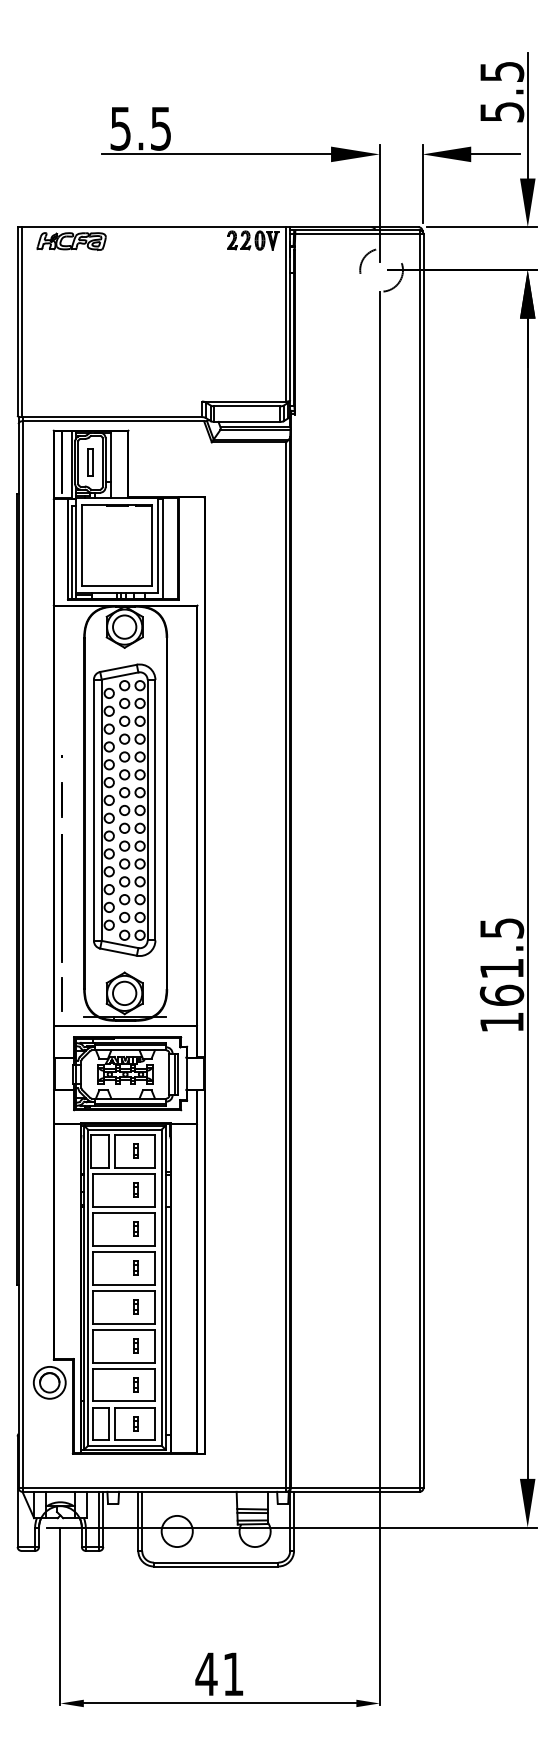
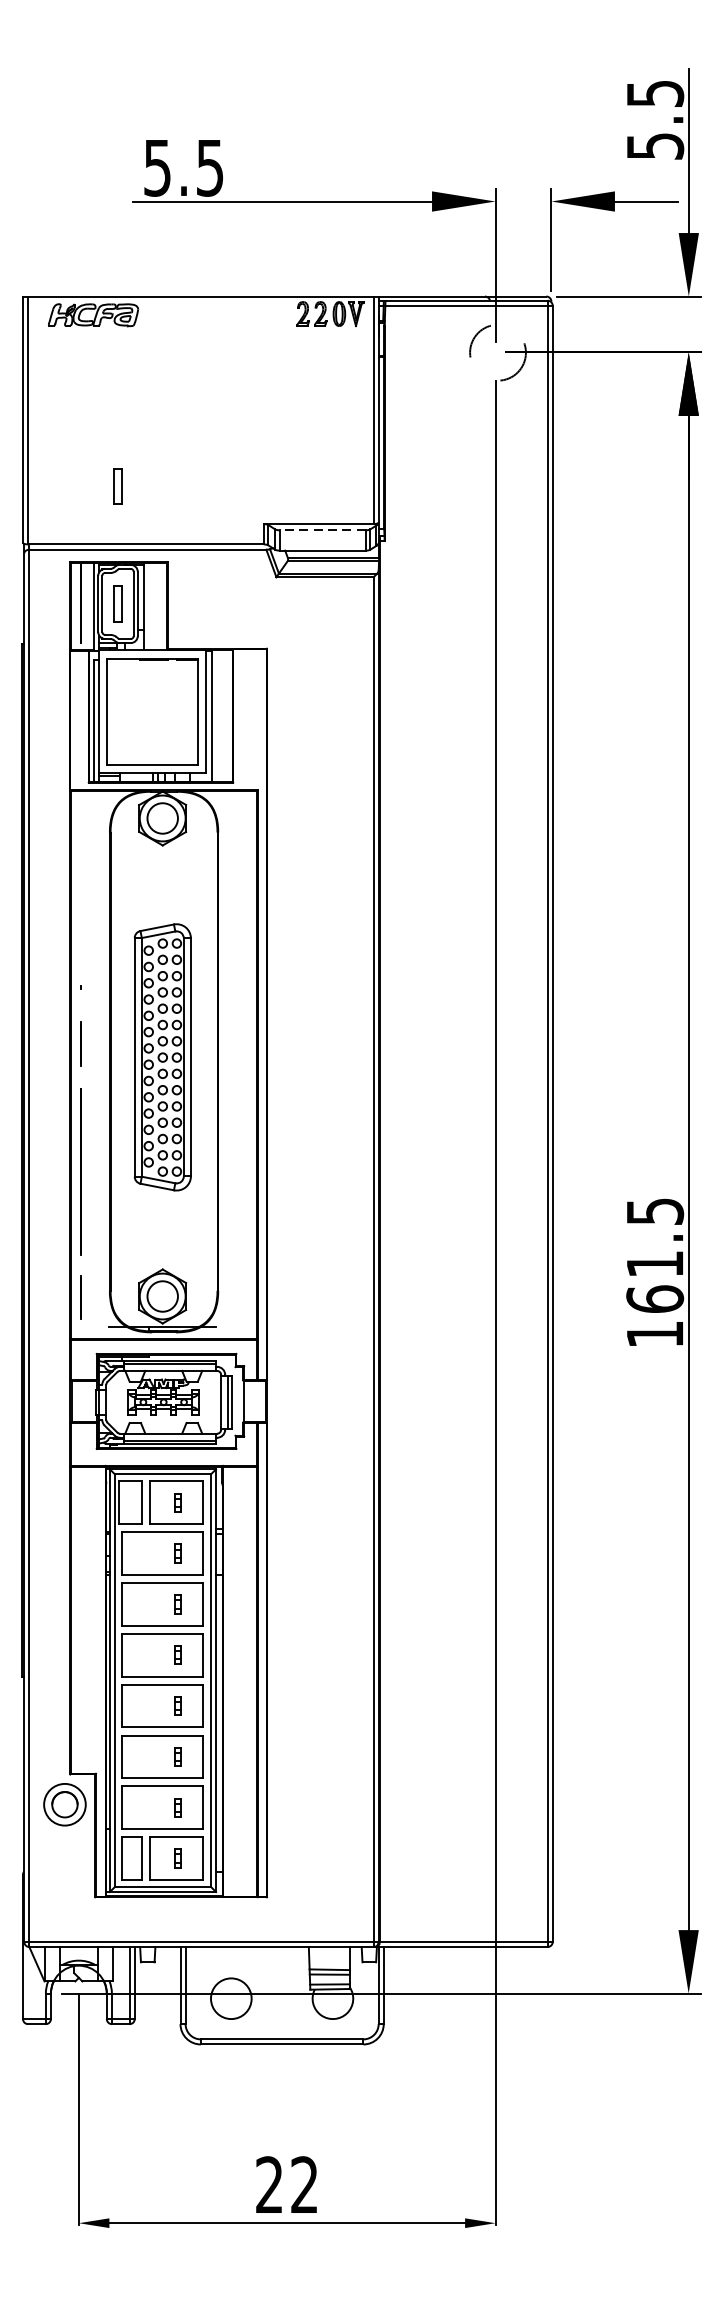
part: (90, 372) -> (118, 486), added
line: (247, 406) -> (322, 530), solid -> dashed
part: (124, 809) -> (162, 1056), size x0.7
text: (219, 1673) -> (286, 2184), 41 -> 22

